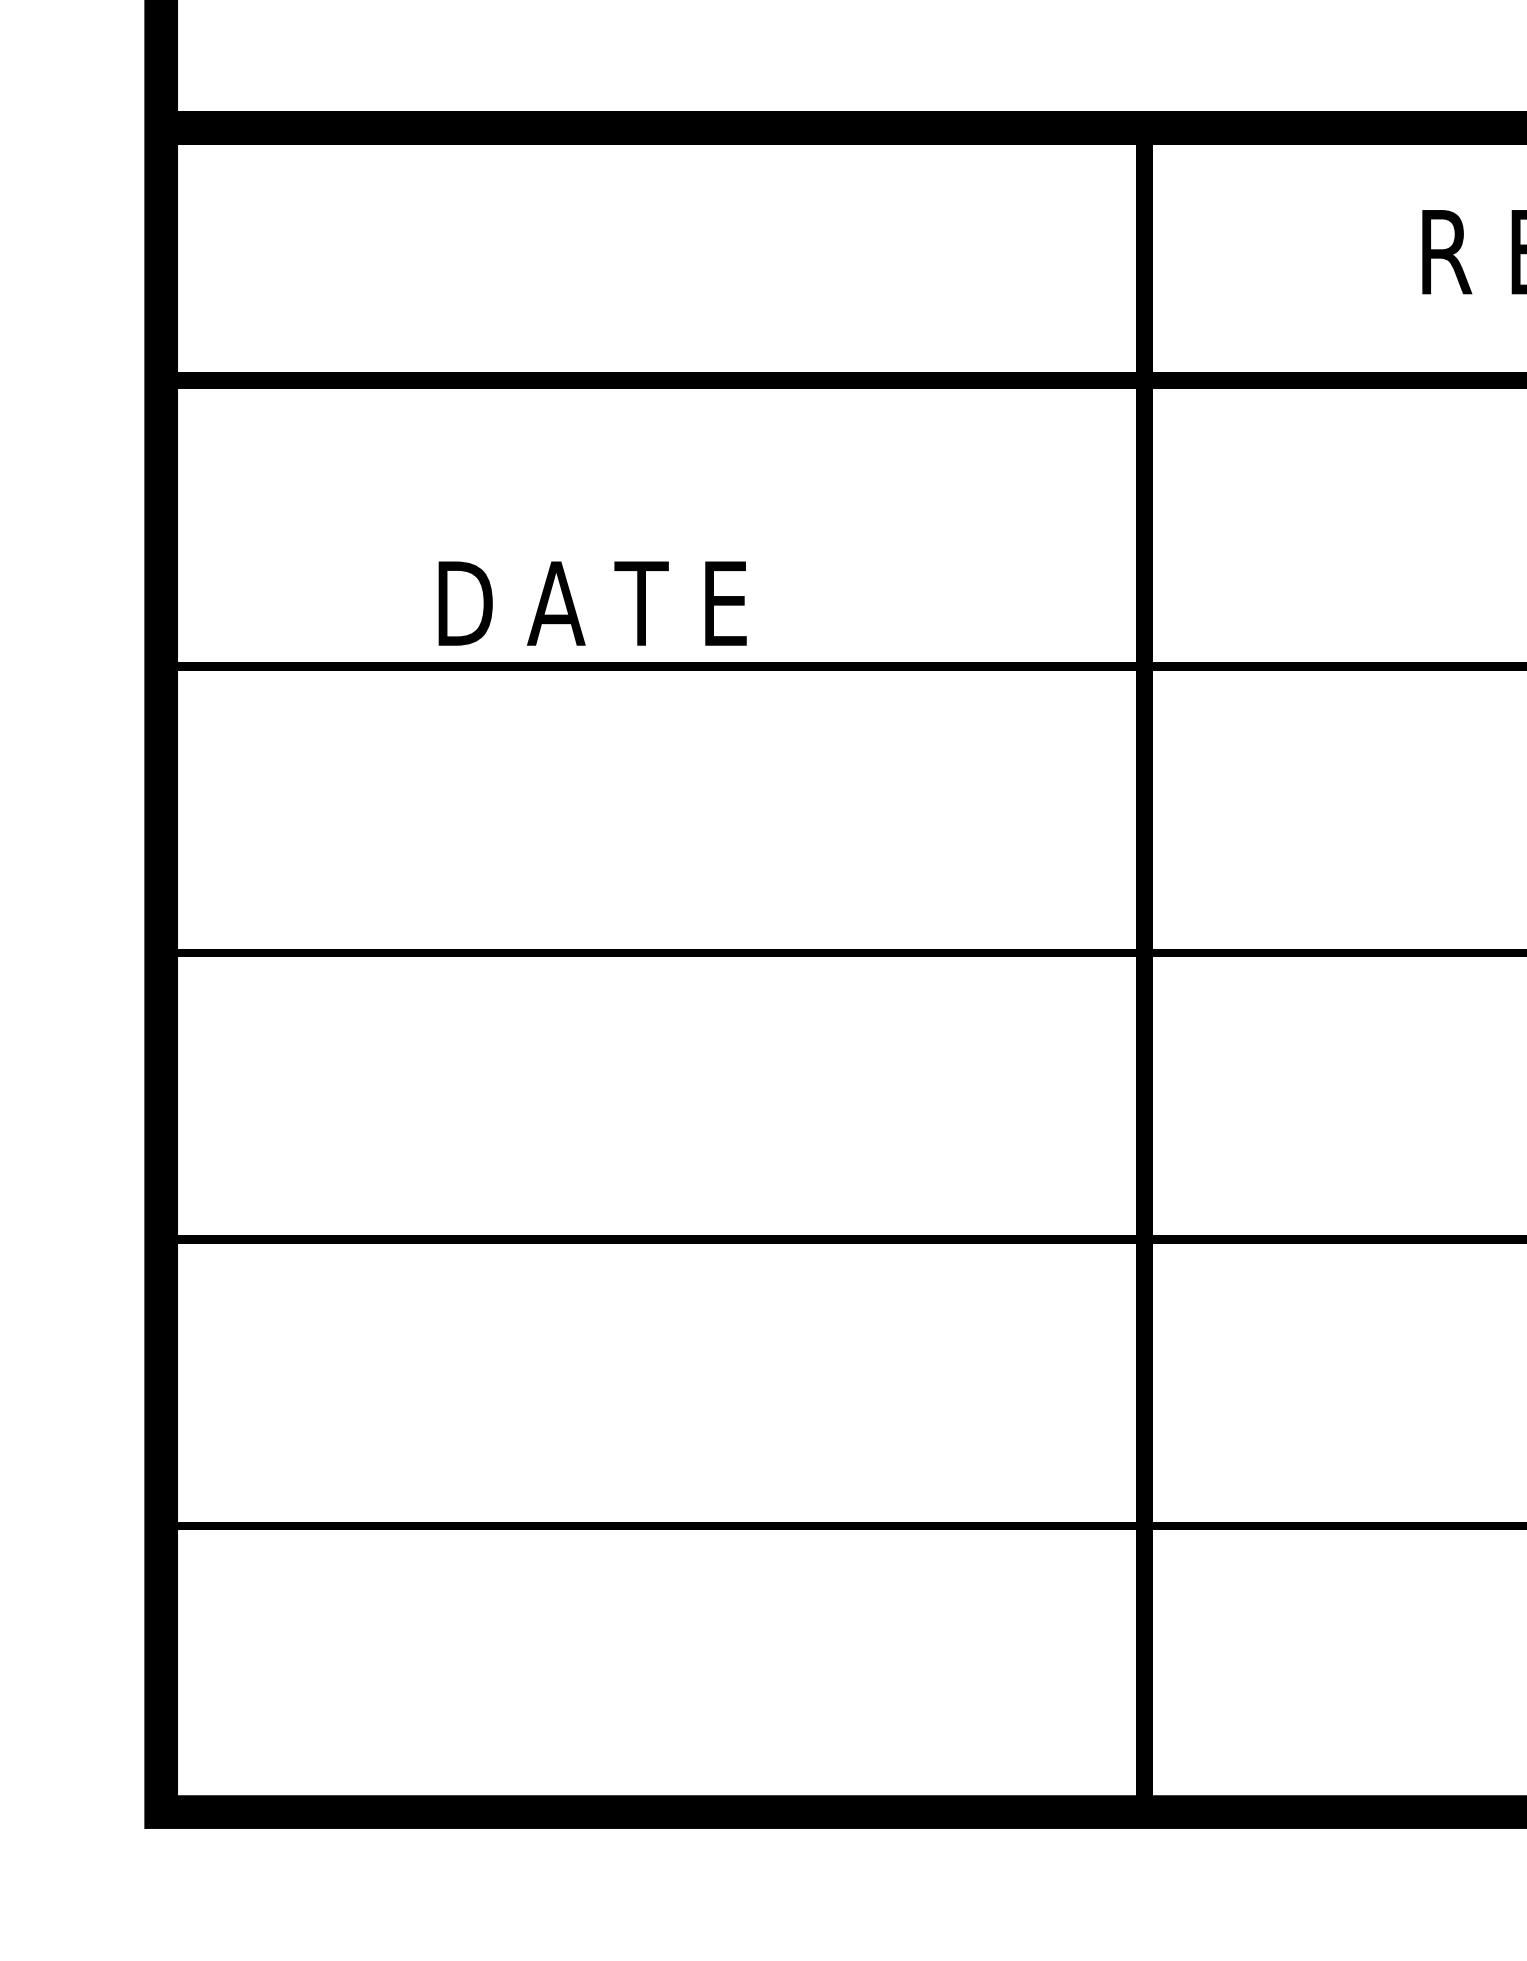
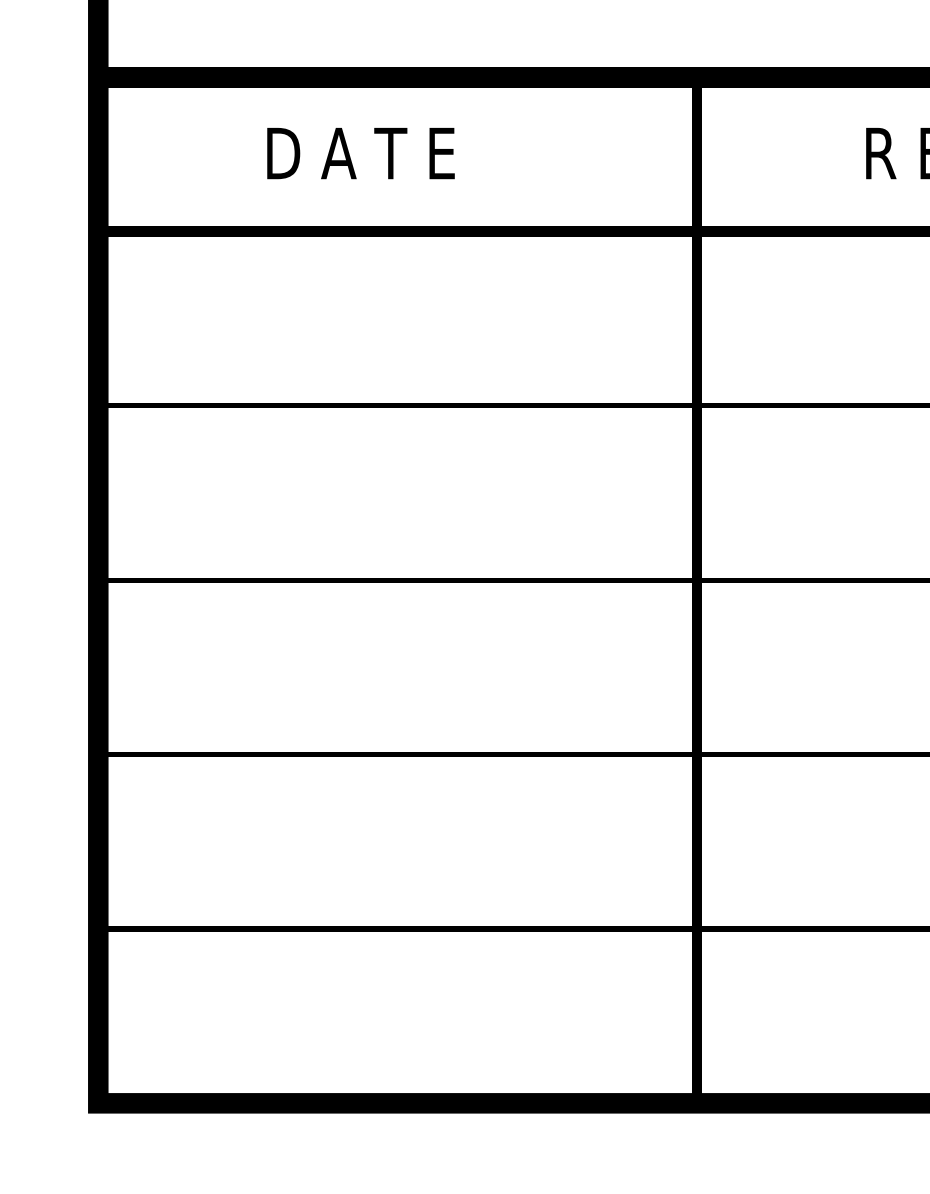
text: (591, 603) -> (360, 153), moved

